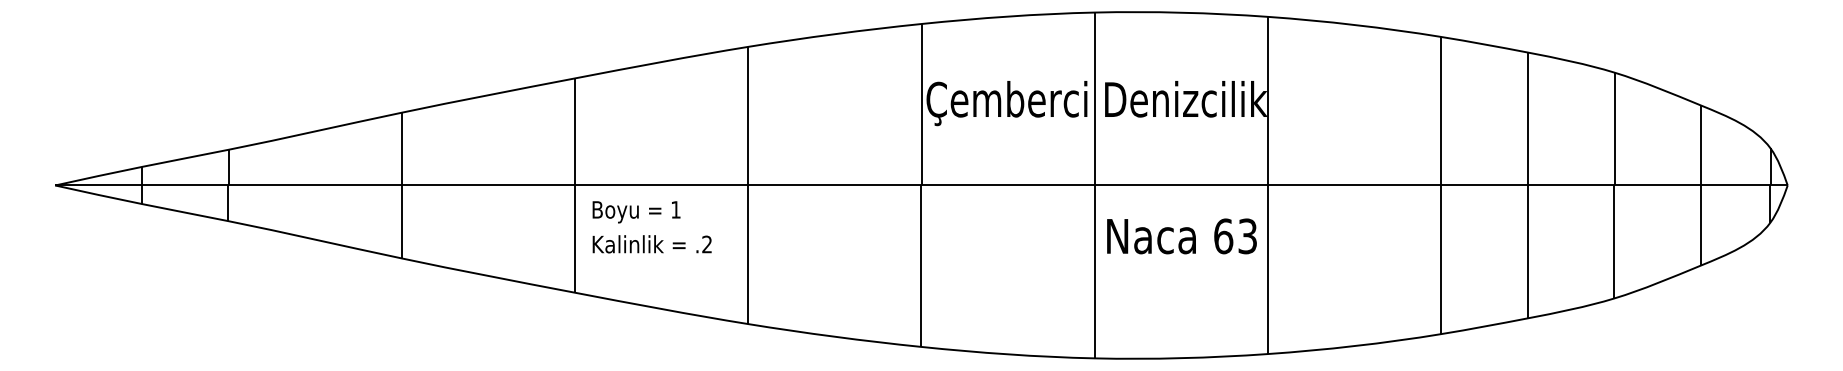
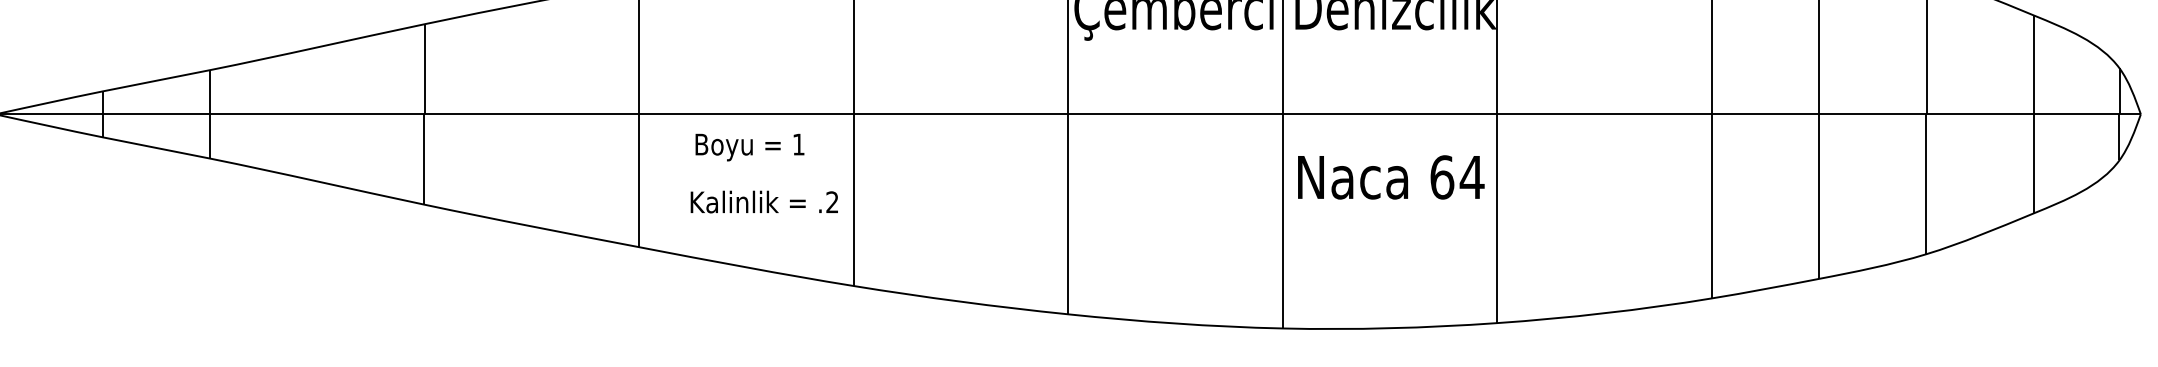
text: (636, 212) -> (749, 147), moved
text: (1247, 236) -> (1471, 177), 63 -> 64
text: (651, 244) -> (763, 202), moved

